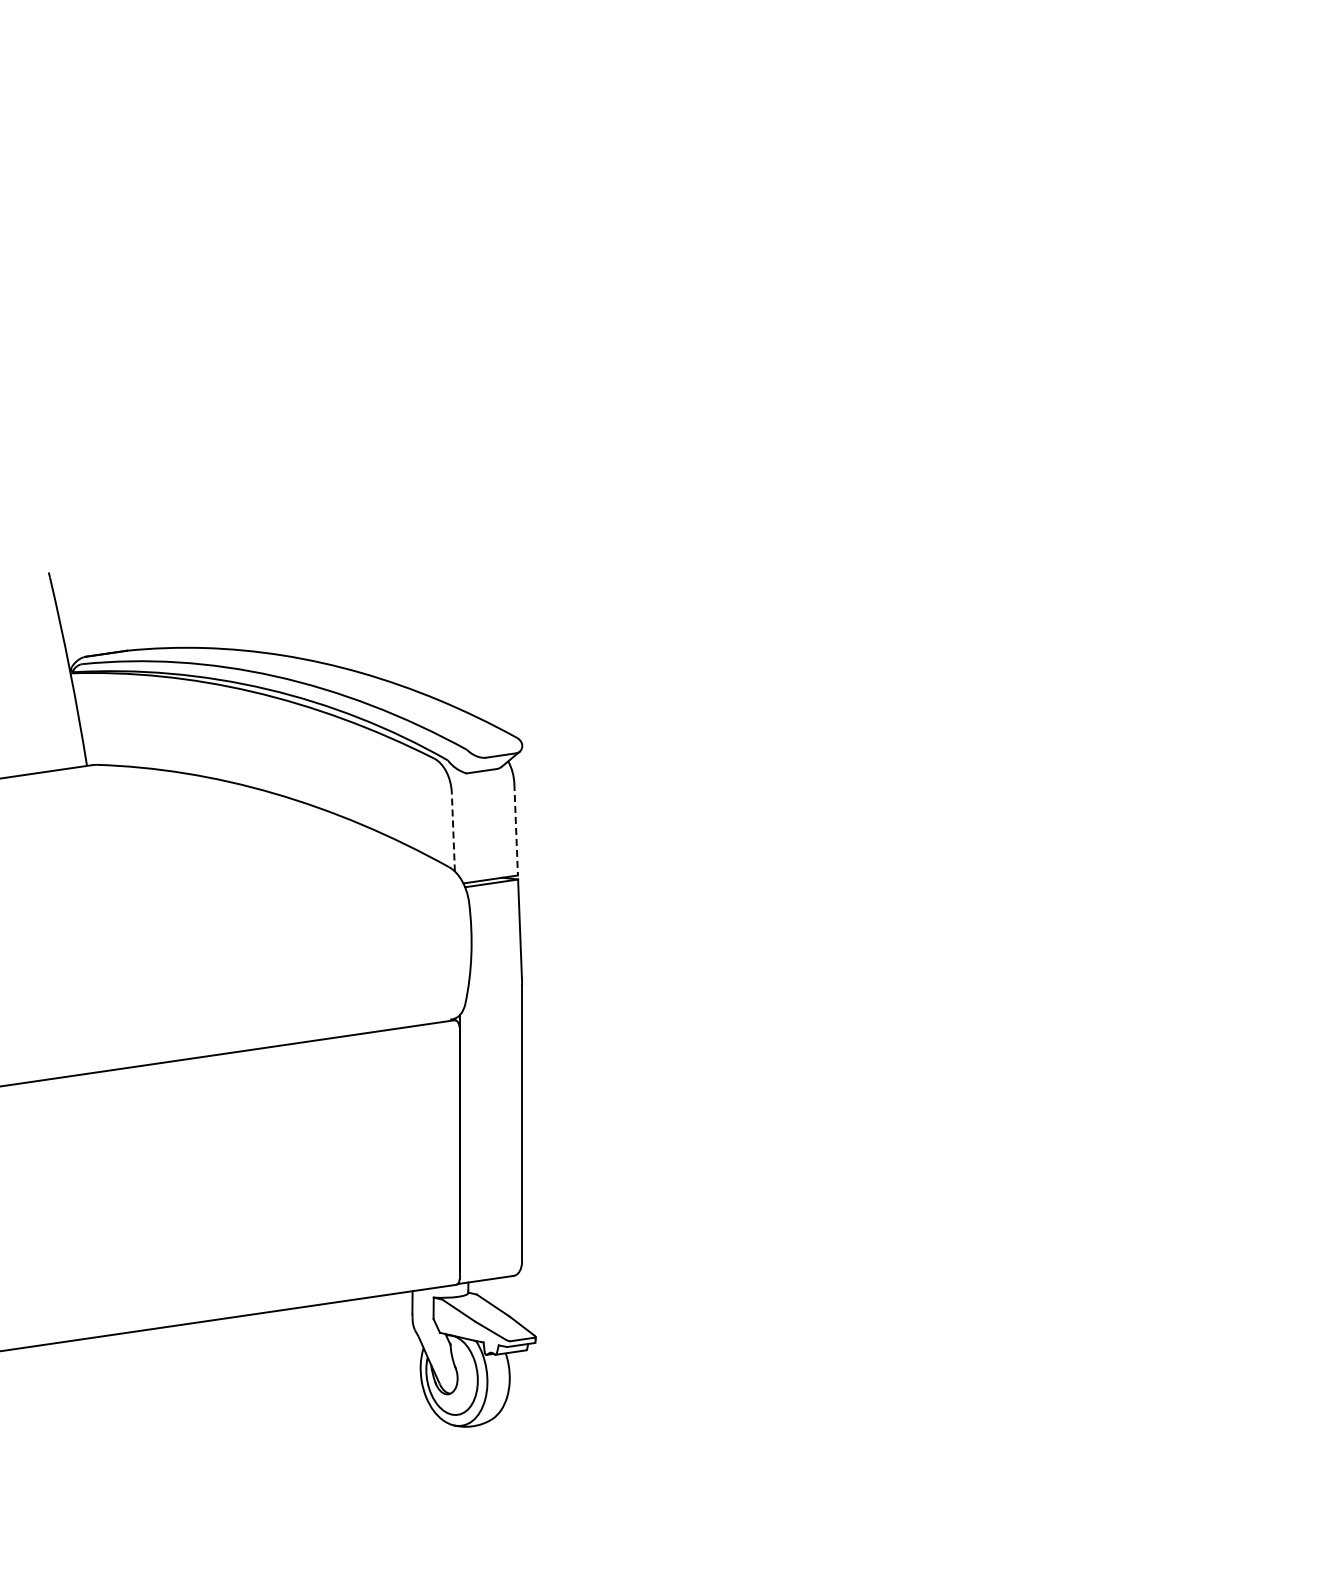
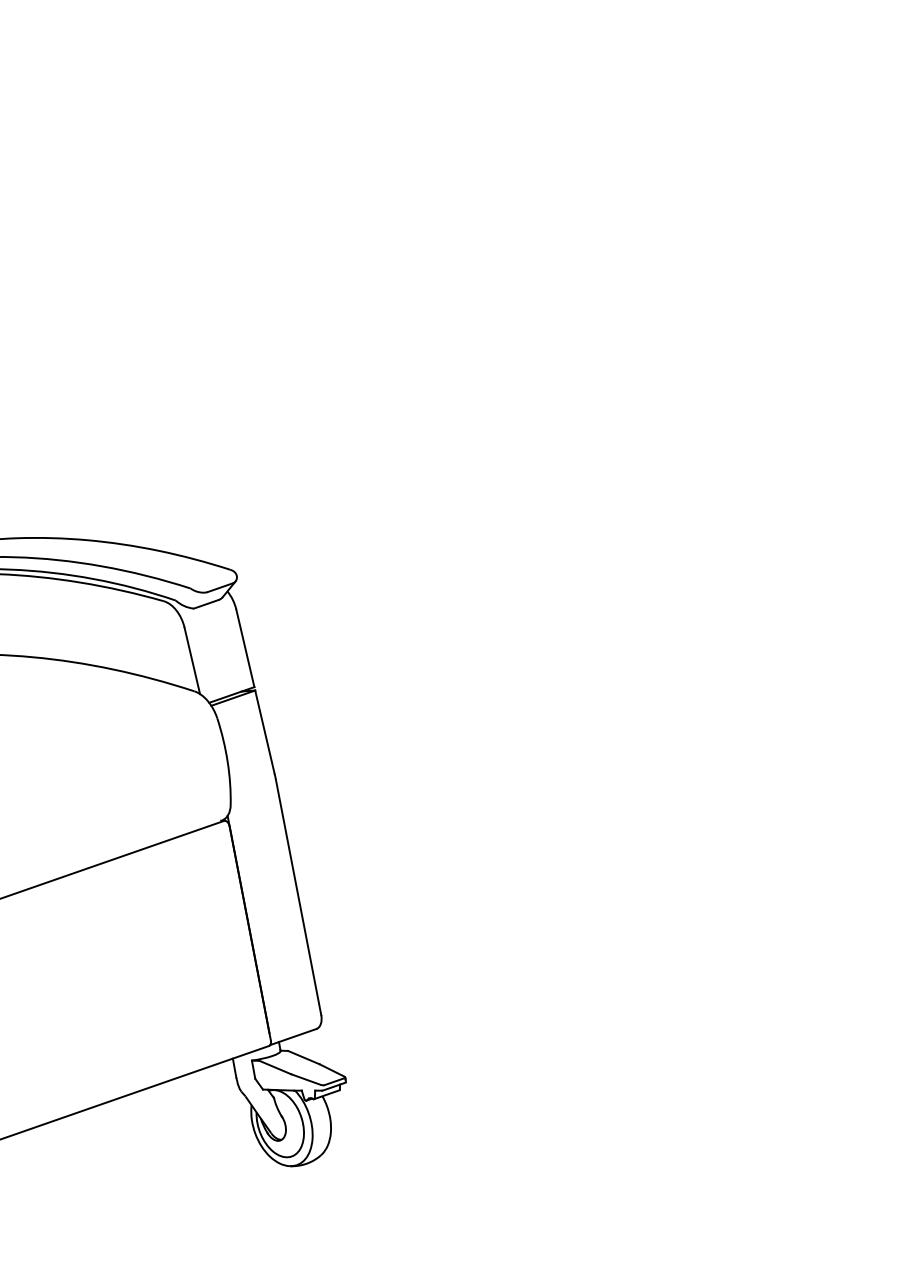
line: (516, 829) -> (245, 648), dashed -> solid
line: (453, 831) -> (192, 660), dashed -> solid

